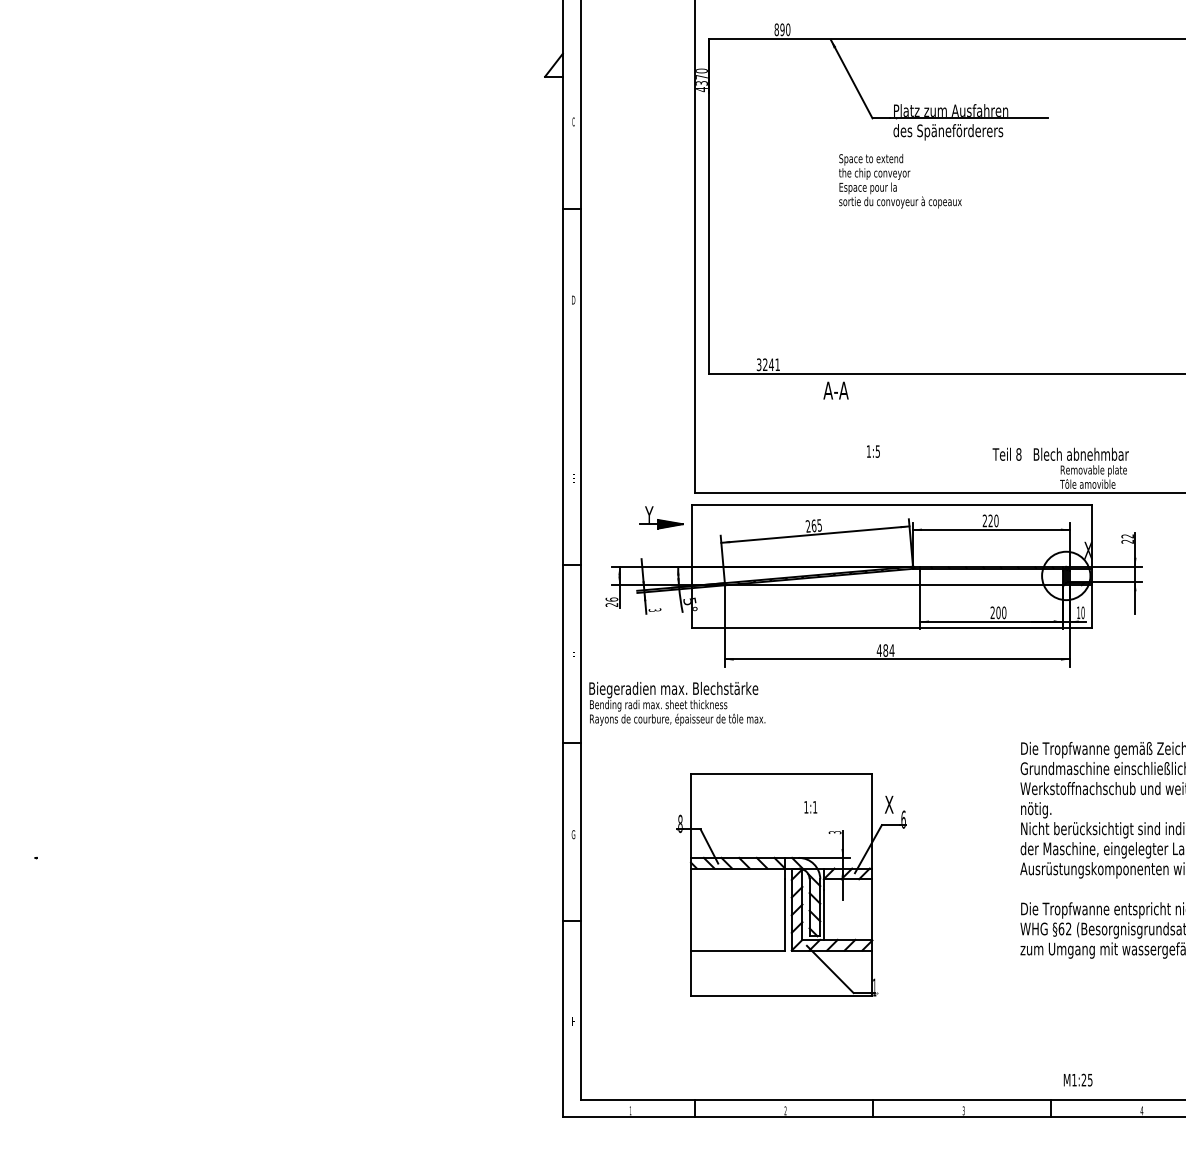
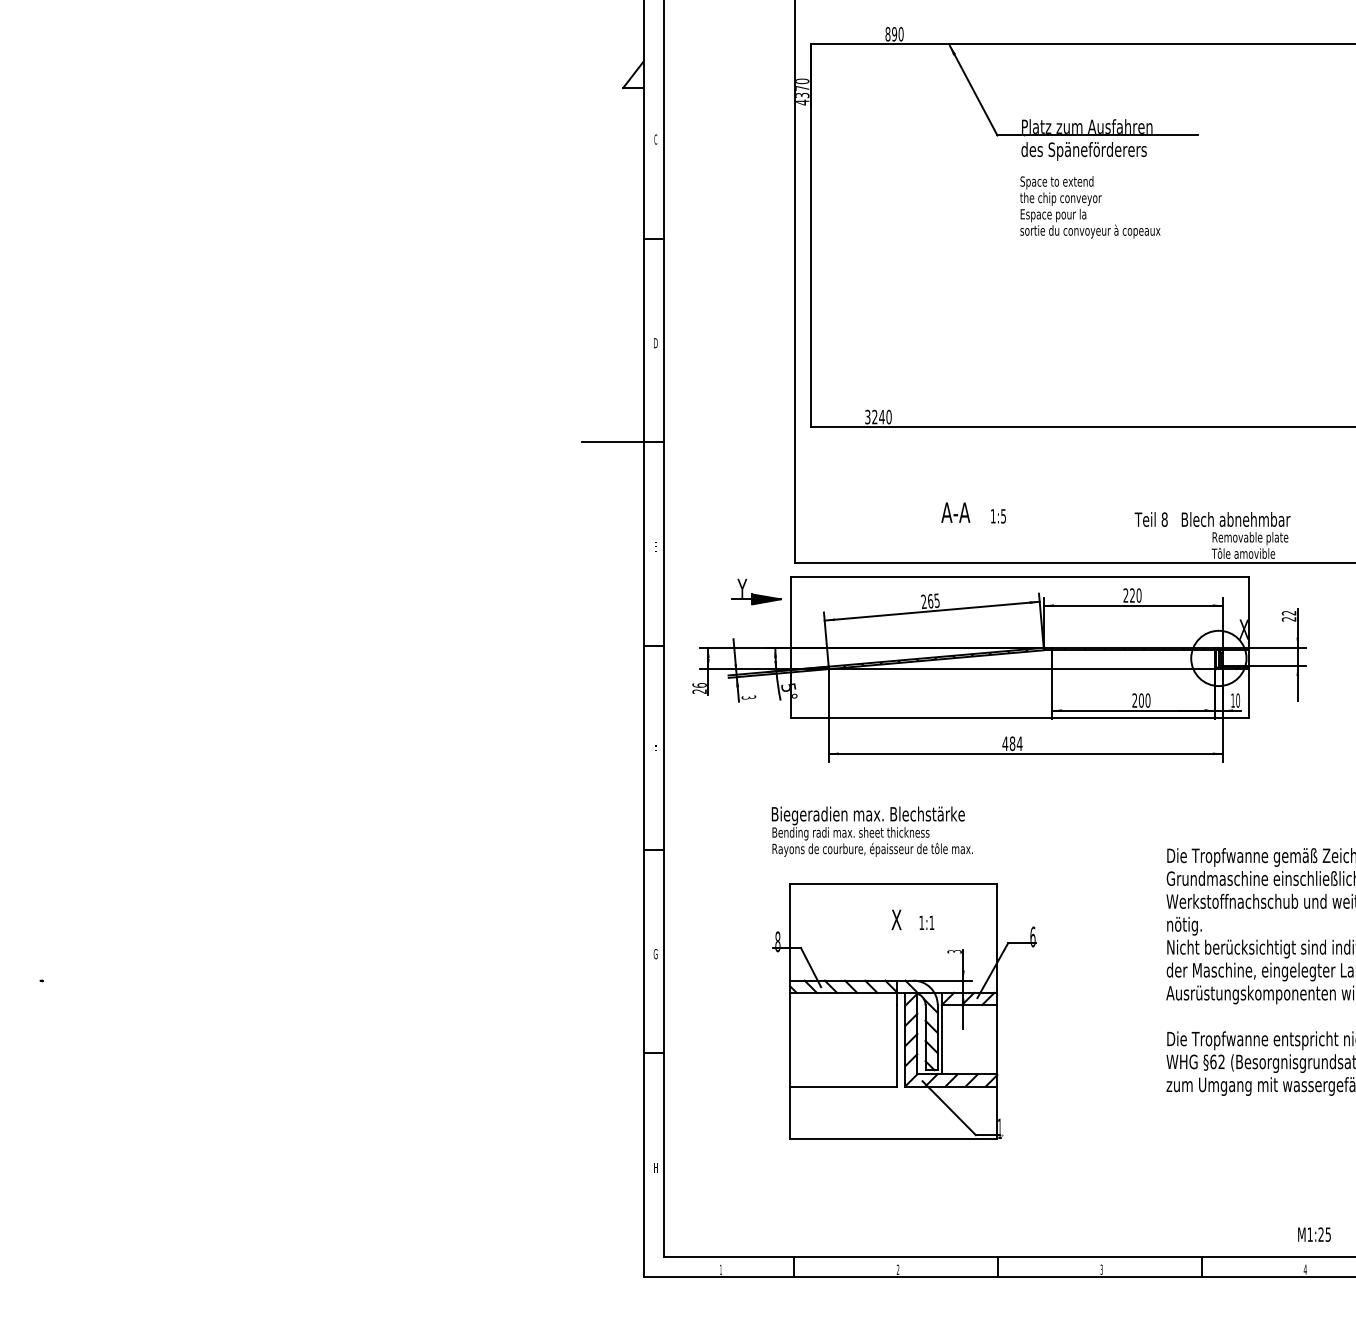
text: (900, 181) -> (1090, 207), moved
text: (777, 364) -> (888, 416), 3241 -> 3240
line: (544, 387) -> (622, 442), added
text: (835, 390) -> (955, 512), moved
text: (676, 703) -> (871, 831), moved
text: (889, 804) -> (896, 919), moved
text: (1078, 1080) -> (1314, 1234), moved

